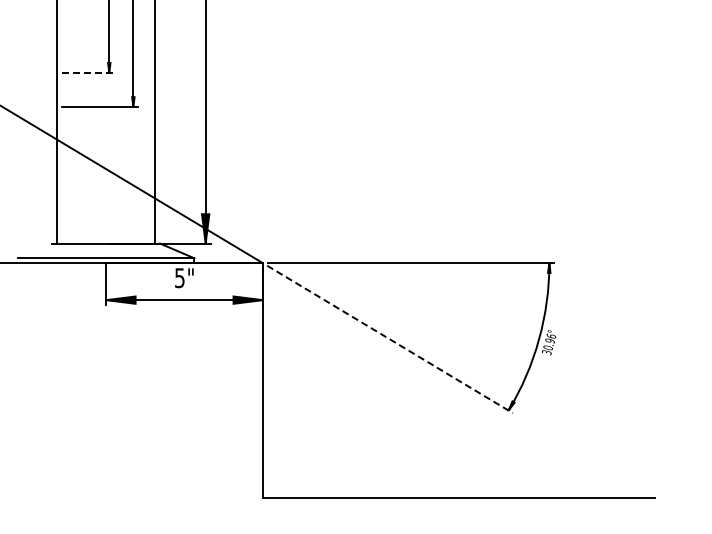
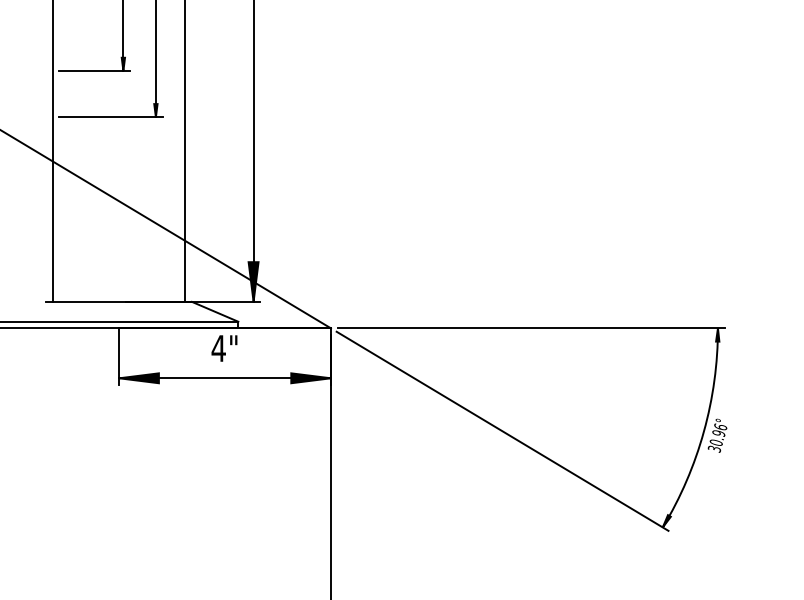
line: (88, 72) -> (95, 70), dashed -> solid
text: (179, 278) -> (218, 349), 5" -> 4"
line: (390, 339) -> (503, 431), dashed -> solid

